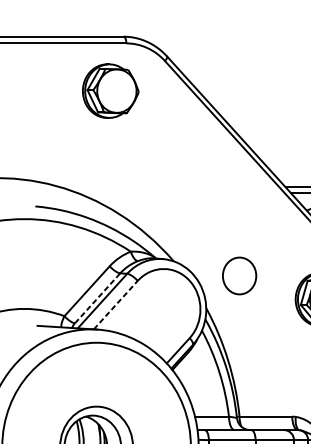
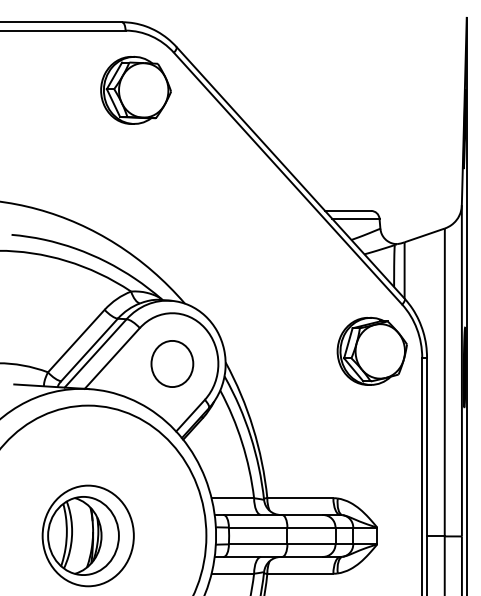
part: (110, 91) -> (135, 90), moved
part: (239, 275) -> (172, 363), moved
line: (97, 297) -> (89, 349), dashed -> solid
line: (115, 305) -> (112, 358), dashed -> solid

